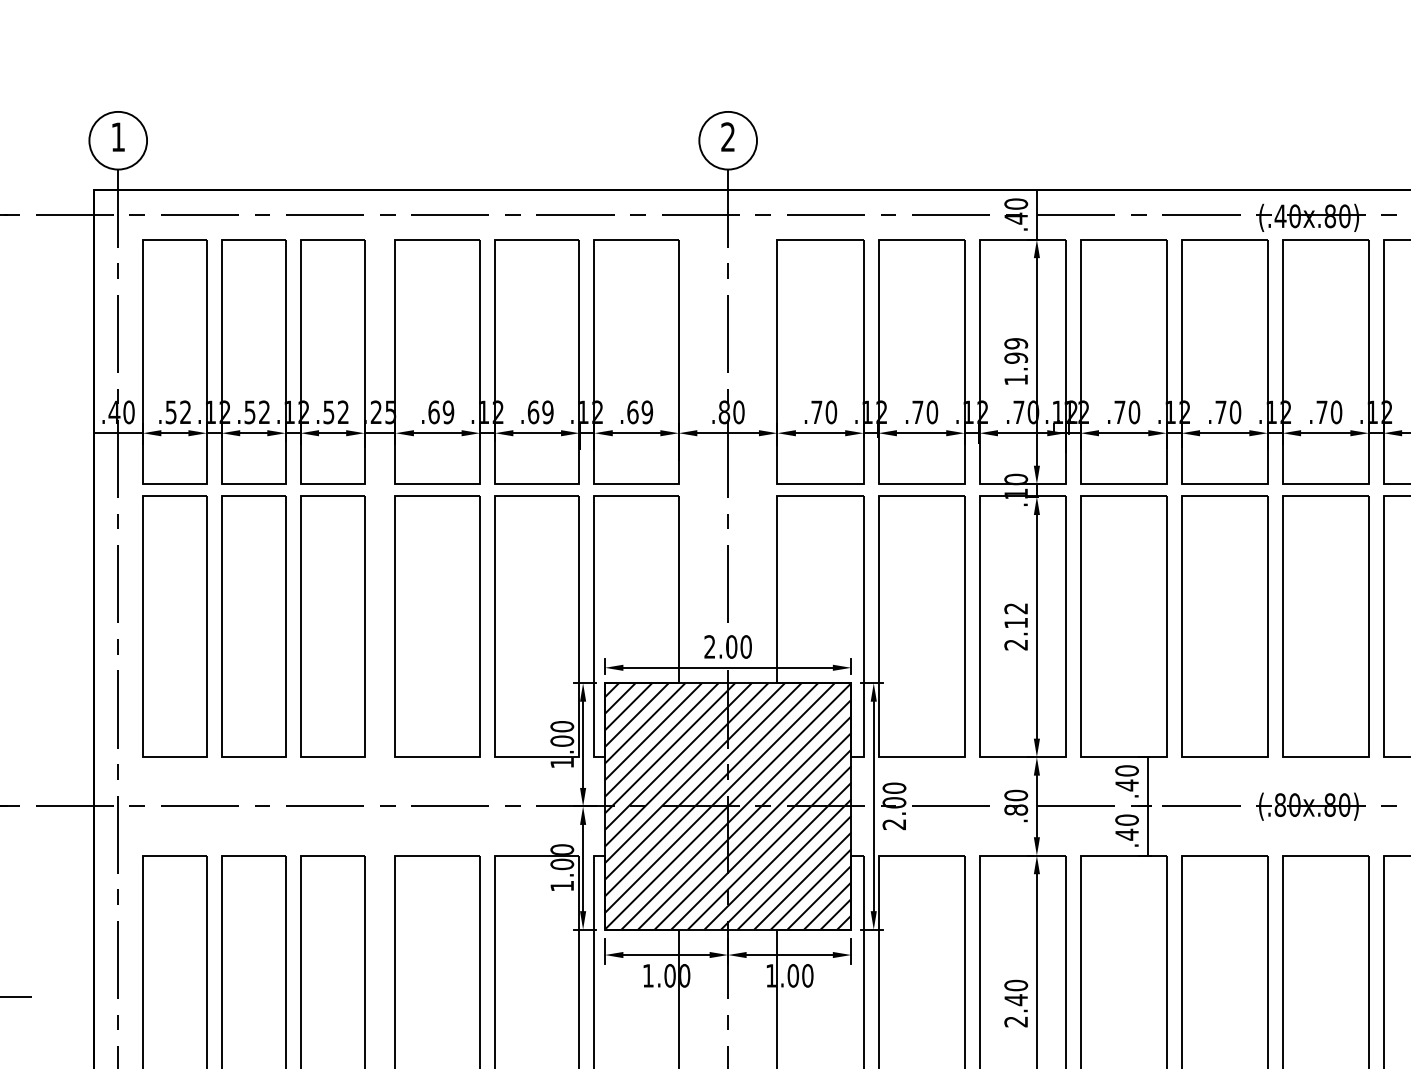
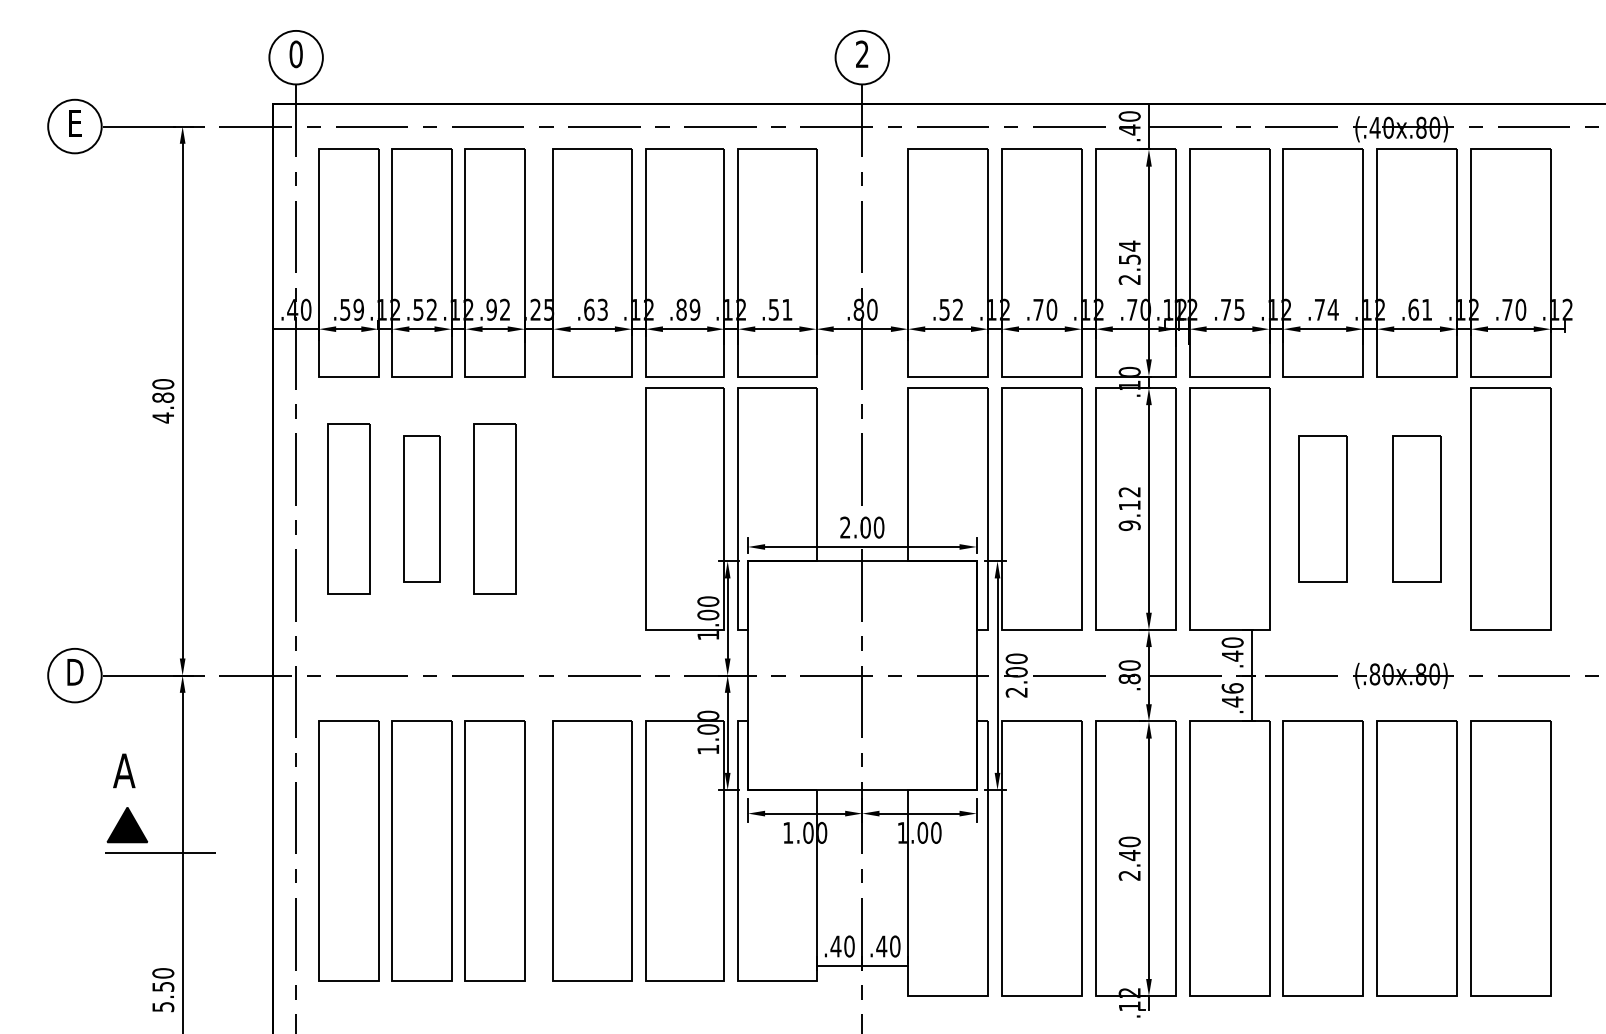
text: (117, 137) -> (295, 54), 1 -> 0
text: (1015, 361) -> (1129, 262), 1.99 -> 2.54
text: (185, 412) -> (358, 309), .52 -> .59
text: (328, 412) -> (491, 309), .52 -> .92
text: (448, 412) -> (602, 309), .69 -> .63
text: (533, 412) -> (681, 309), .69 -> .89
text: (639, 412) -> (780, 309), .69 -> .51
text: (824, 412) -> (951, 309), .70 -> .52
text: (1134, 412) -> (1239, 309), .70 -> .75
text: (1234, 412) -> (1332, 309), .70 -> .74
text: (1329, 412) -> (1420, 309), .70 -> .61
part: (174, 626) -> (348, 508), size x0.7
part: (253, 626) -> (421, 508), size x0.6
part: (331, 626) -> (494, 508), size x0.7
part: (437, 626) -> (592, 508), removed
part: (1223, 626) -> (1322, 508), size x0.6
part: (1325, 626) -> (1416, 508), size x0.6
text: (1015, 644) -> (1129, 525), 2.12 -> 9.12
hatch: (727, 806) -> (861, 675), removed
text: (1126, 820) -> (1232, 688), .40 -> .46

